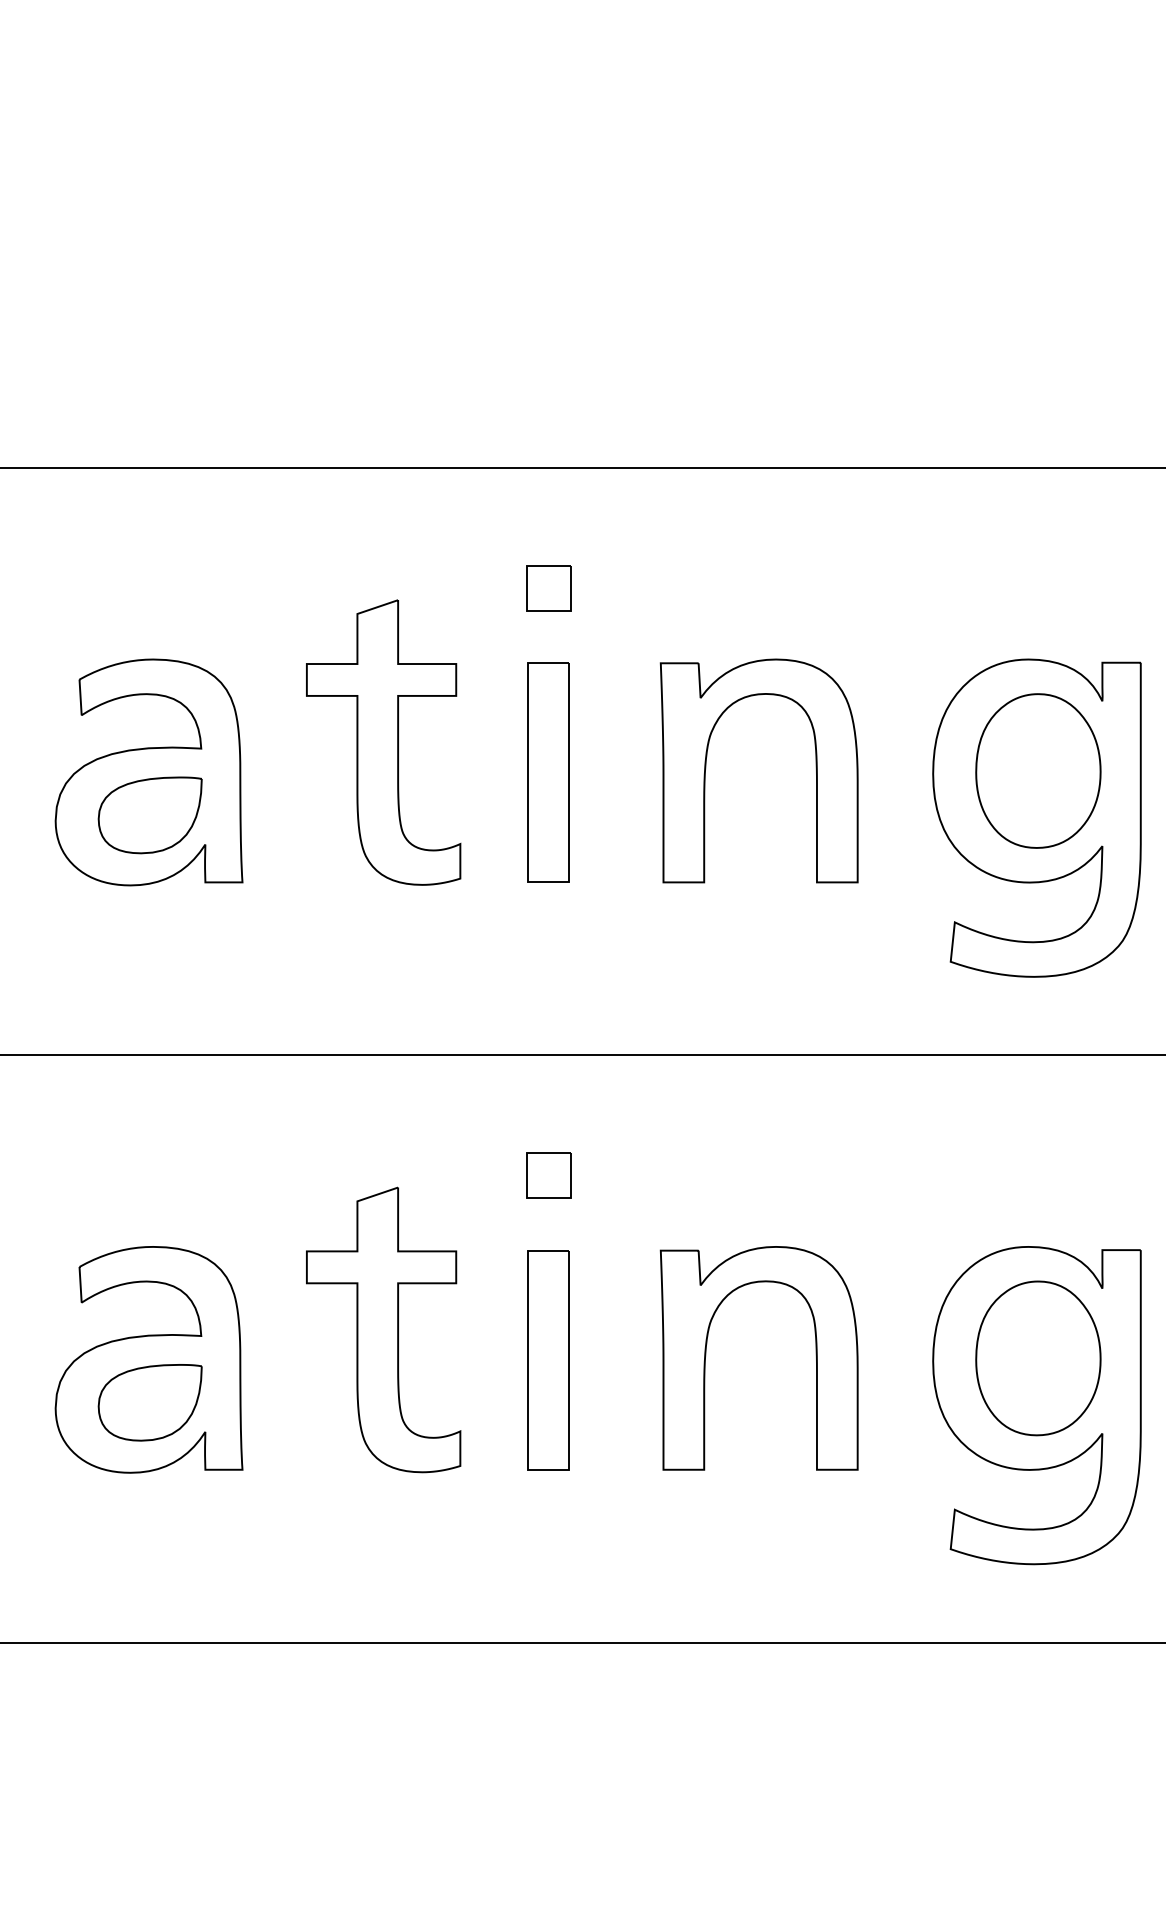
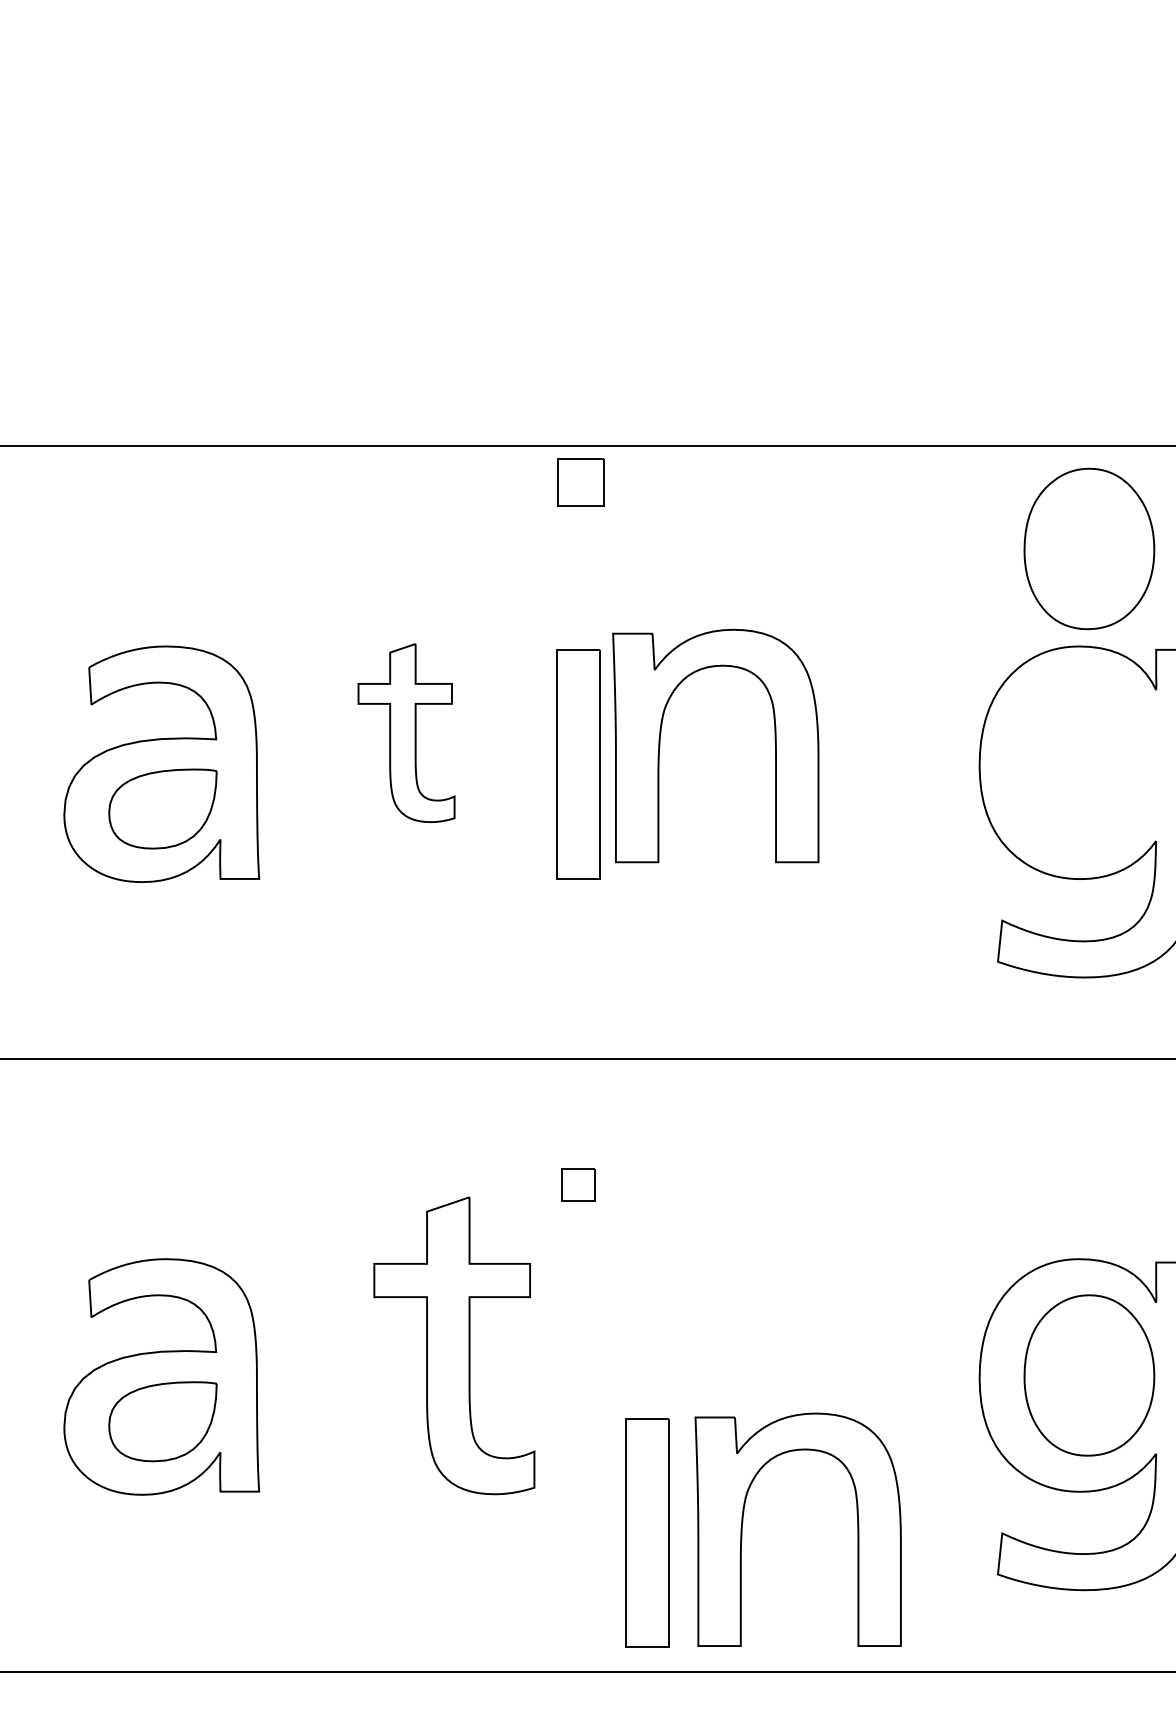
part: (548, 588) -> (580, 482), moved
part: (383, 742) -> (406, 733), size x0.6
part: (706, 768) -> (660, 743), moved
part: (1038, 770) -> (1089, 548), moved
part: (548, 1175) -> (578, 1184), size x0.7
part: (383, 1329) -> (454, 1345), moved
part: (706, 1355) -> (743, 1526), moved
part: (548, 1360) -> (647, 1533), moved

